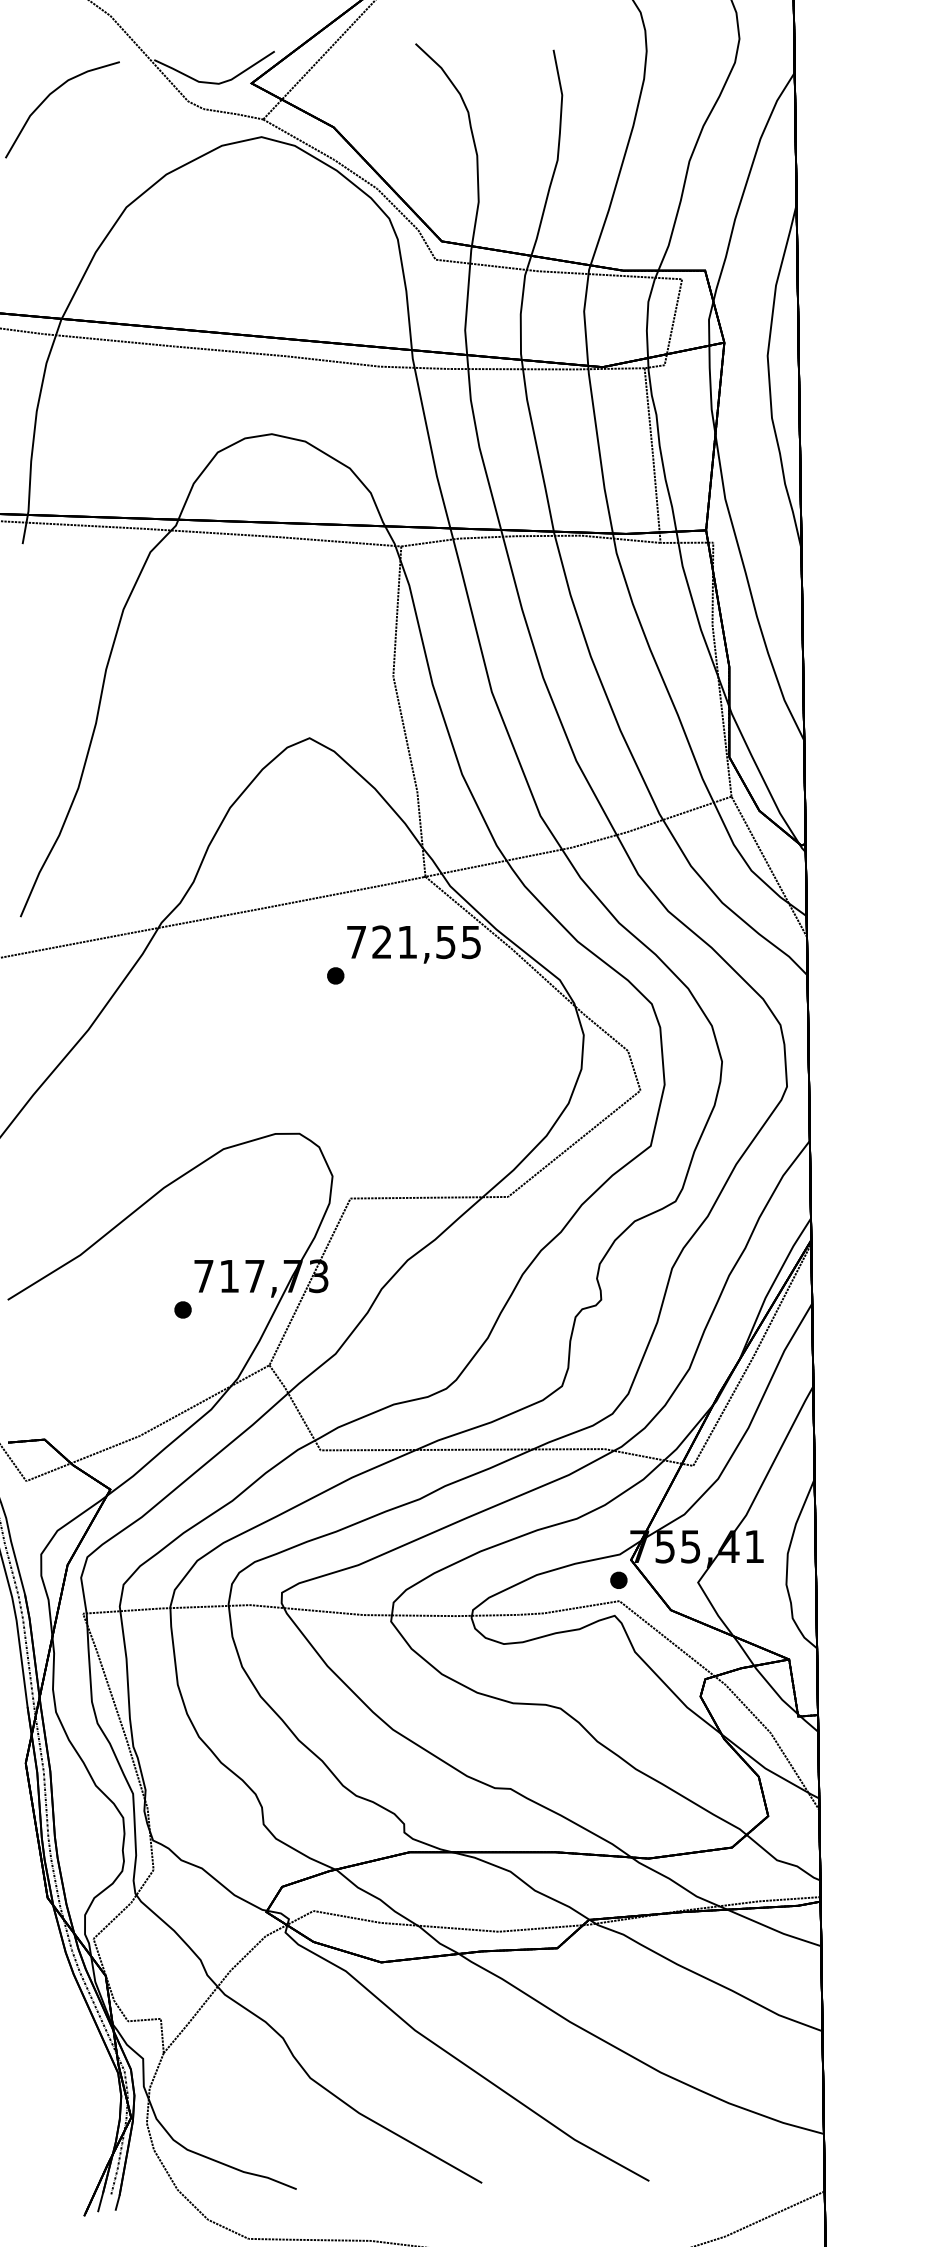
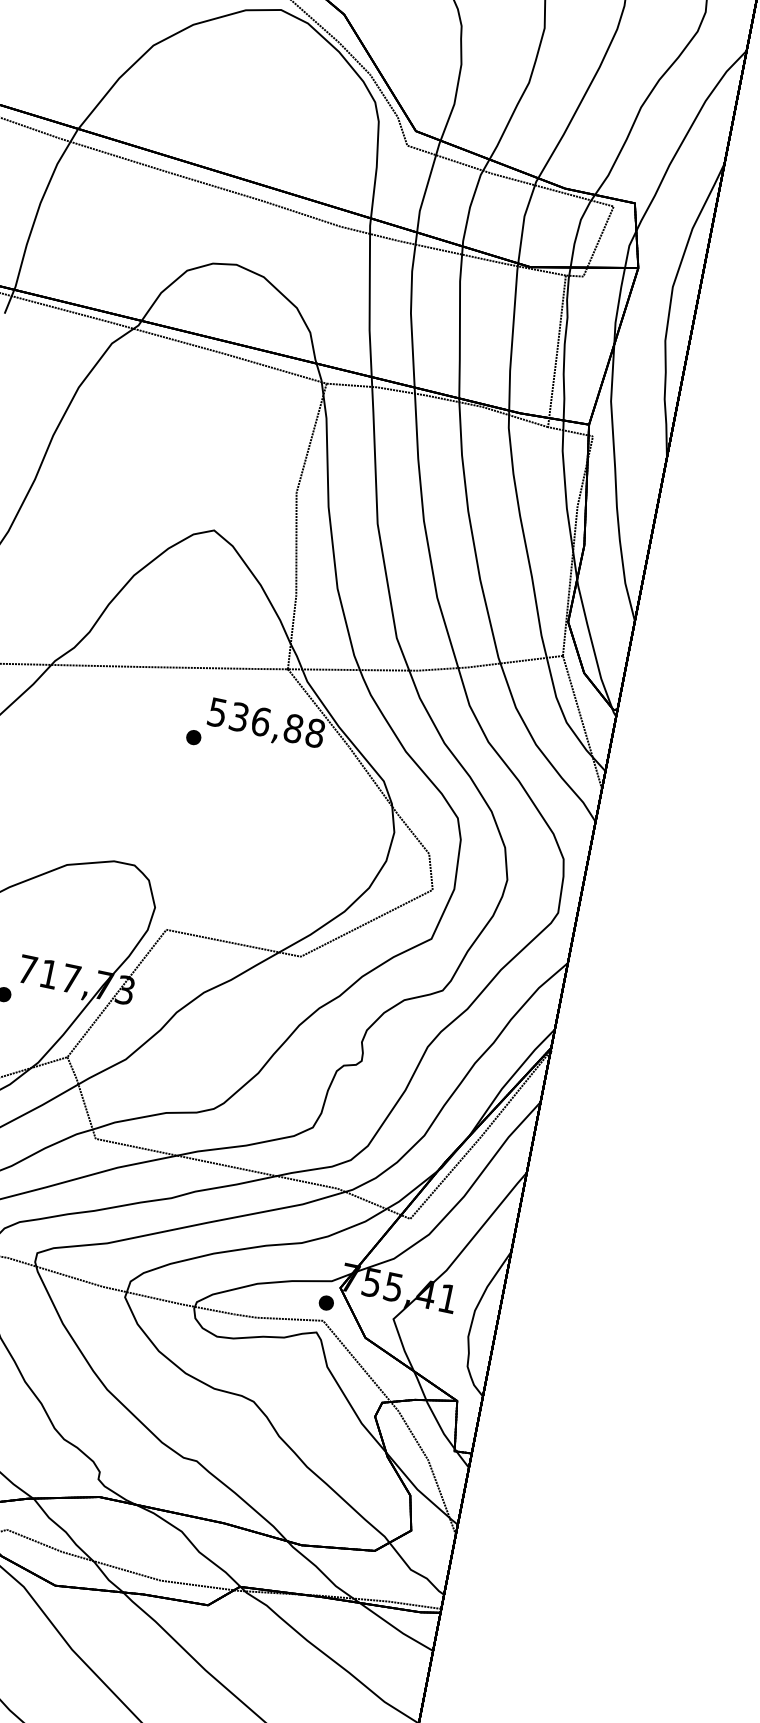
text: (414, 942) -> (266, 723), 721,55 -> 536,88

